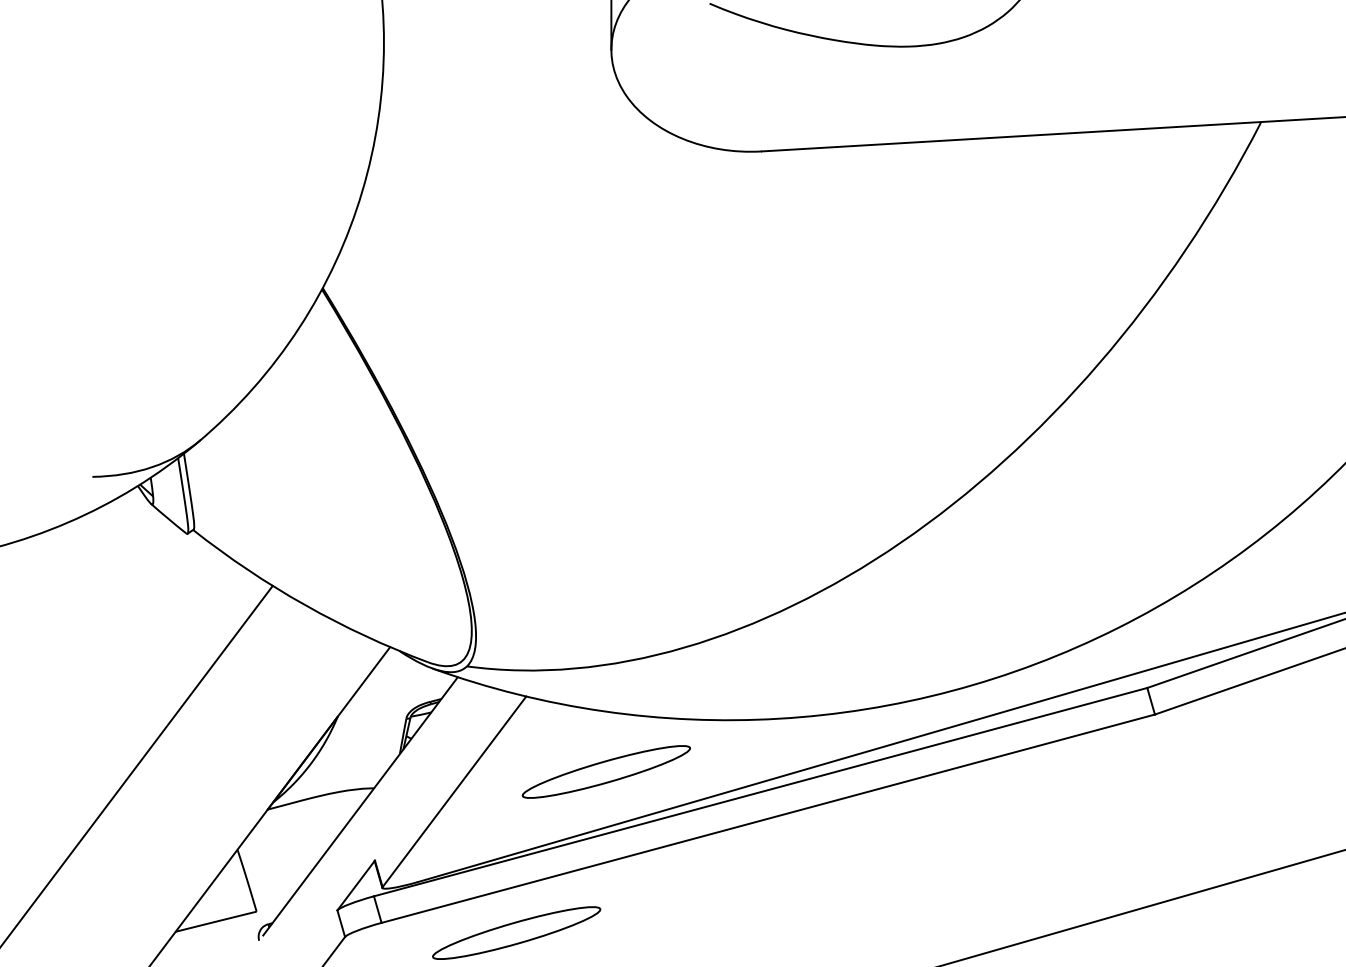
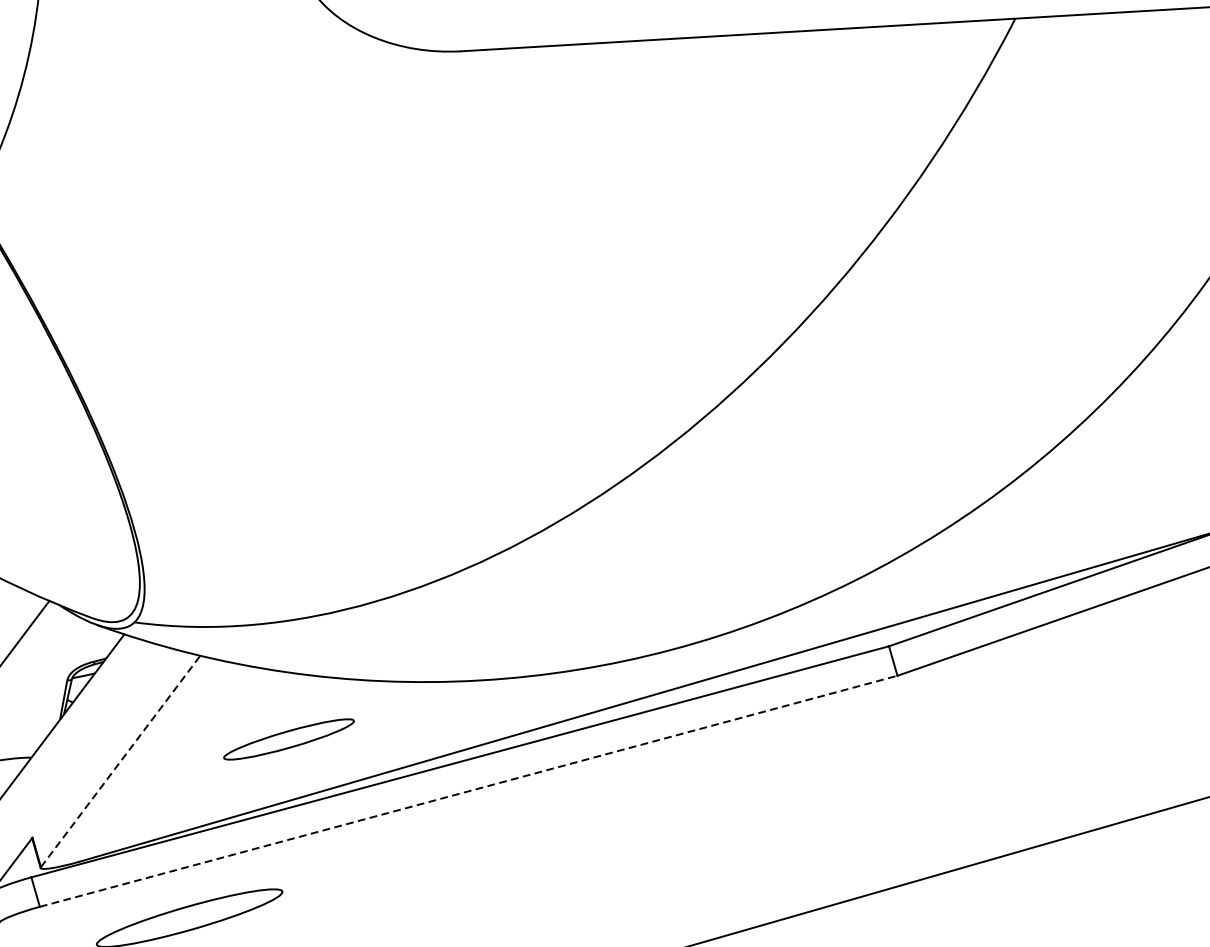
part: (605, 771) -> (288, 738), size x0.7
line: (454, 791) -> (120, 761), solid -> dashed
line: (768, 818) -> (468, 791), solid -> dashed

